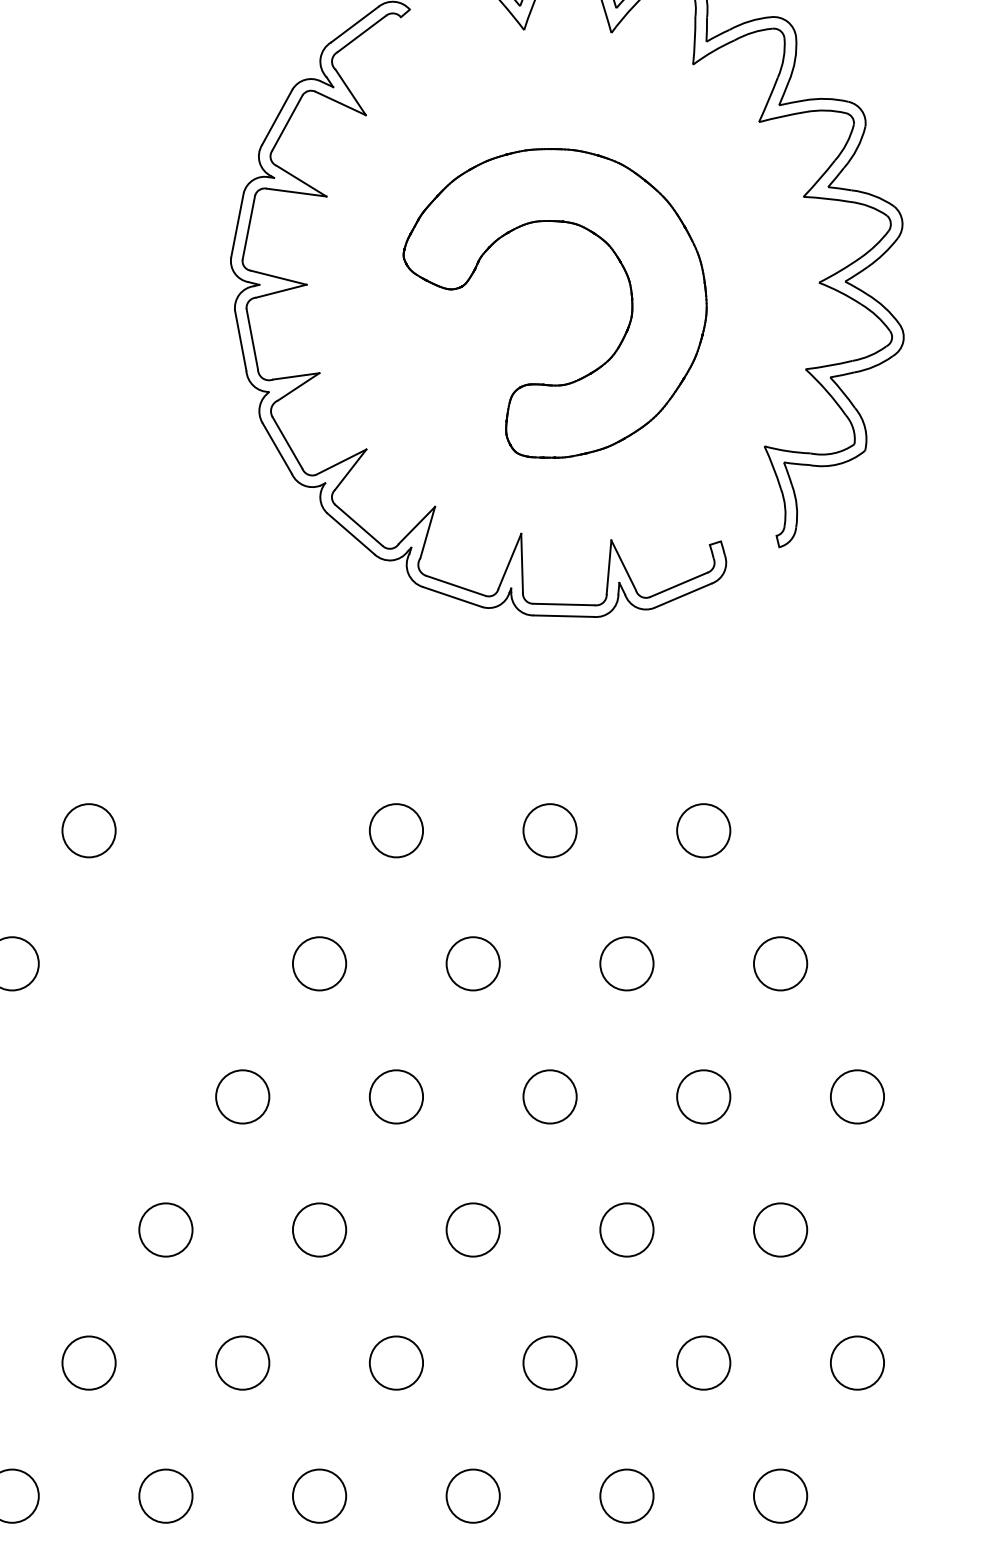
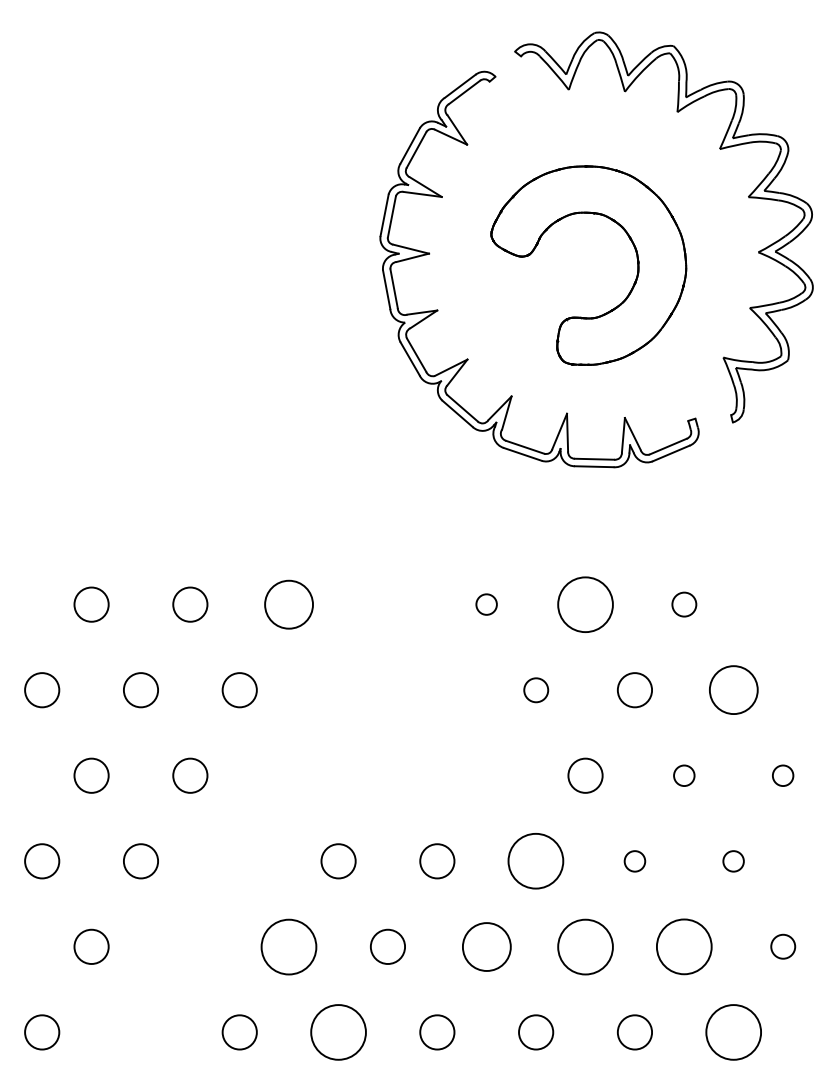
circle: (89, 830) -> (289, 604), size x1.4
circle: (396, 830) -> (486, 604), size x0.6
circle: (550, 830) -> (585, 604), size x1.6
circle: (704, 830) -> (684, 604), size x0.7
circle: (319, 964) -> (437, 690), removed
circle: (473, 964) -> (536, 690), size x0.7
circle: (780, 964) -> (733, 690), size x1.4
circle: (242, 1096) -> (387, 775), removed
circle: (396, 1096) -> (486, 775), removed
circle: (704, 1096) -> (684, 775), size x0.6
circle: (858, 1096) -> (783, 775), size x0.6
circle: (473, 1230) -> (536, 861), size x1.6
circle: (626, 1230) -> (634, 861), size x0.6
circle: (780, 1230) -> (733, 861), size x0.6
circle: (89, 1362) -> (289, 946), size x1.6
circle: (396, 1362) -> (486, 946), size x1.4
circle: (550, 1362) -> (585, 946), size x1.6
circle: (704, 1362) -> (684, 946), size x1.6
circle: (858, 1362) -> (783, 946), size x0.7
circle: (165, 1496) -> (338, 1032), size x1.6
circle: (780, 1496) -> (733, 1032), size x1.6

